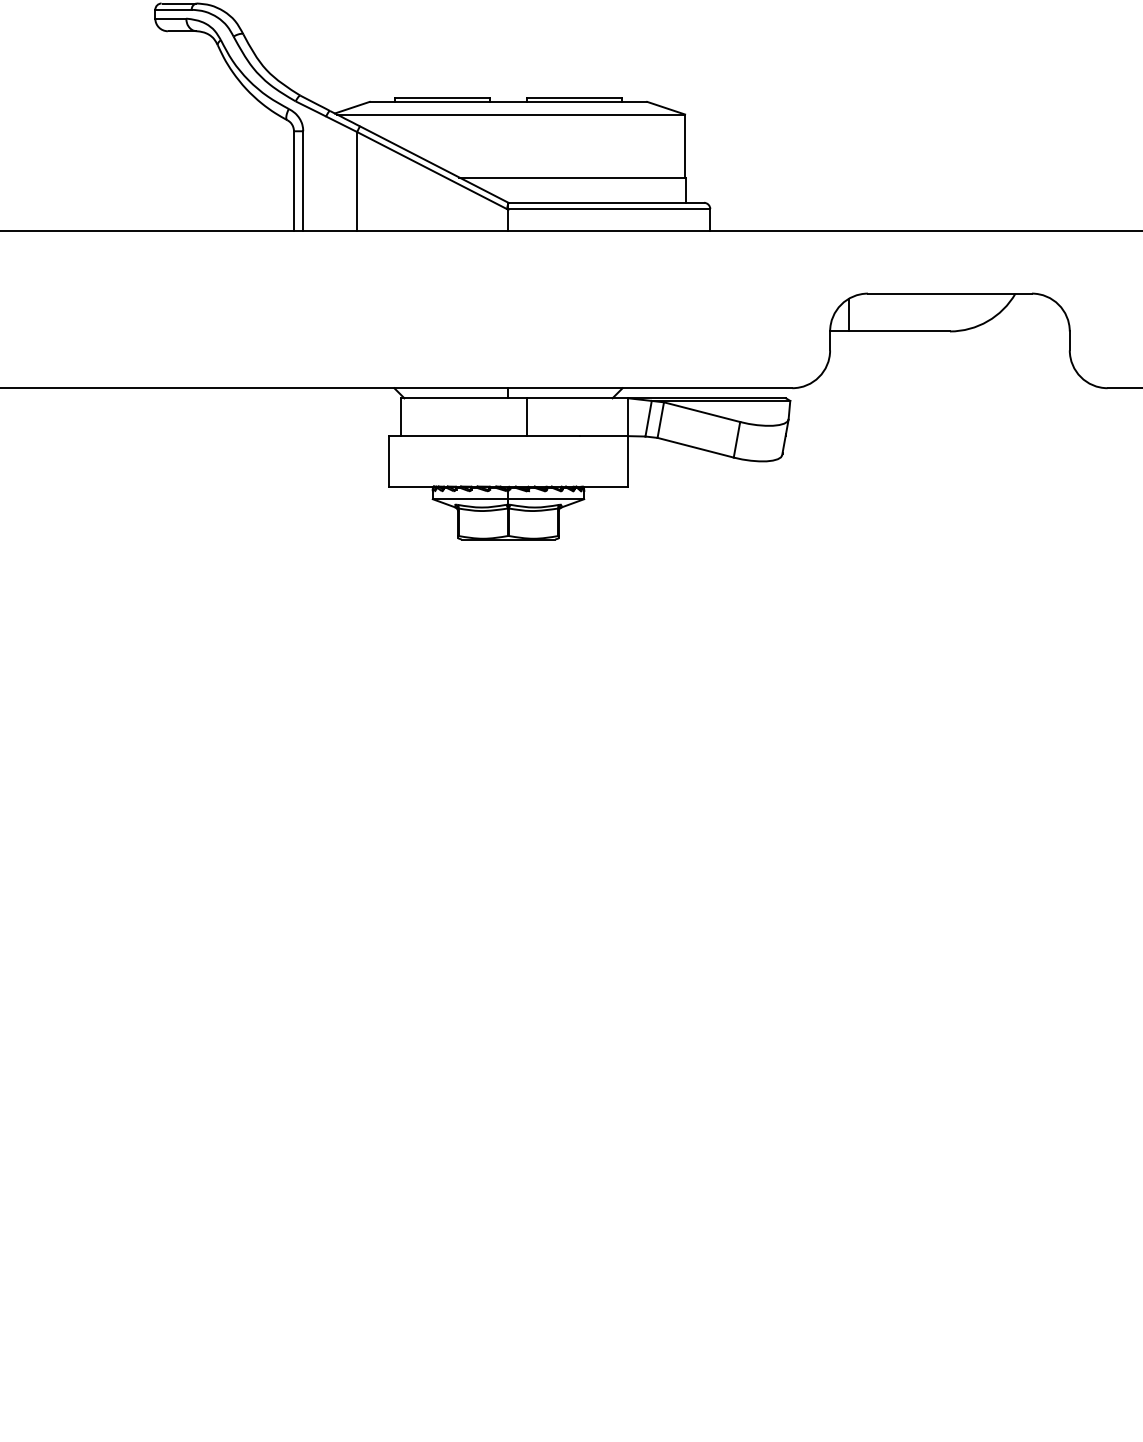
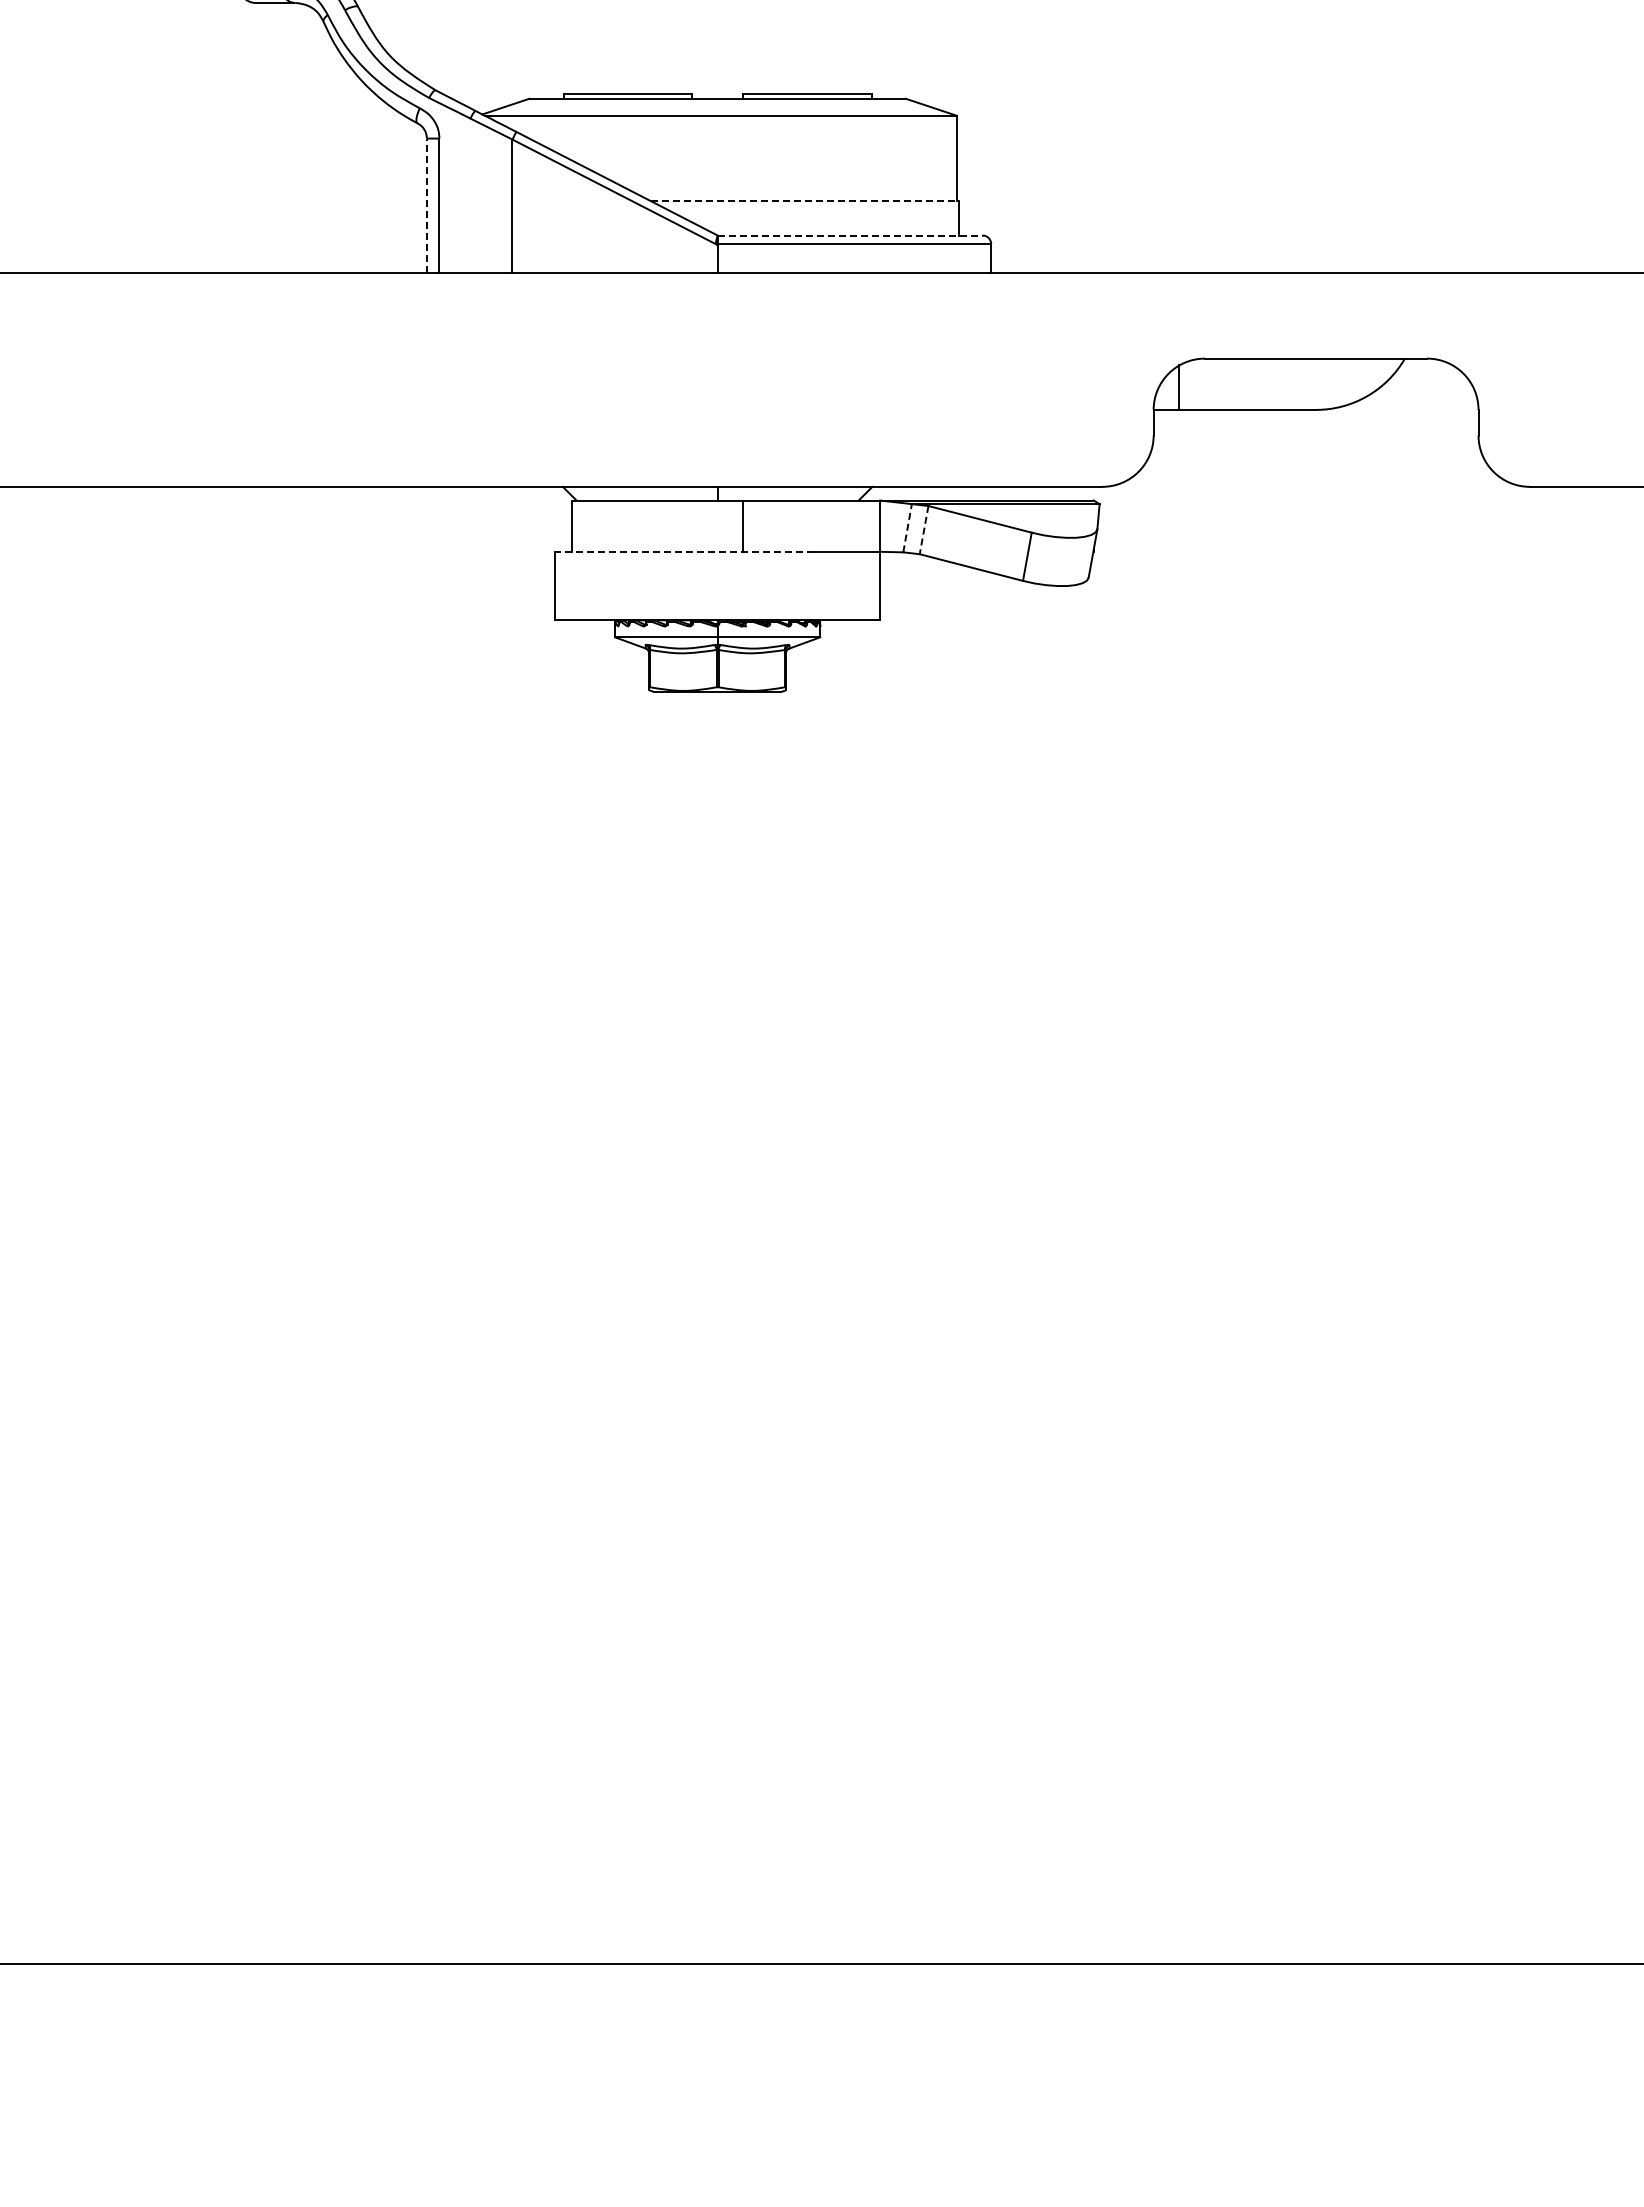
line: (572, 177) -> (804, 201), solid -> dashed
line: (293, 180) -> (426, 205), solid -> dashed
line: (606, 202) -> (850, 235), solid -> dashed
line: (648, 418) -> (907, 527), solid -> dashed
line: (661, 420) -> (924, 530), solid -> dashed
line: (484, 435) -> (684, 551), solid -> dashed

